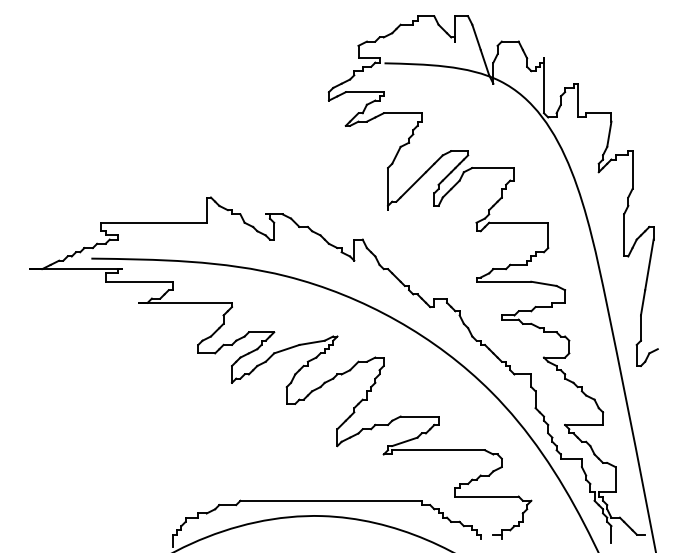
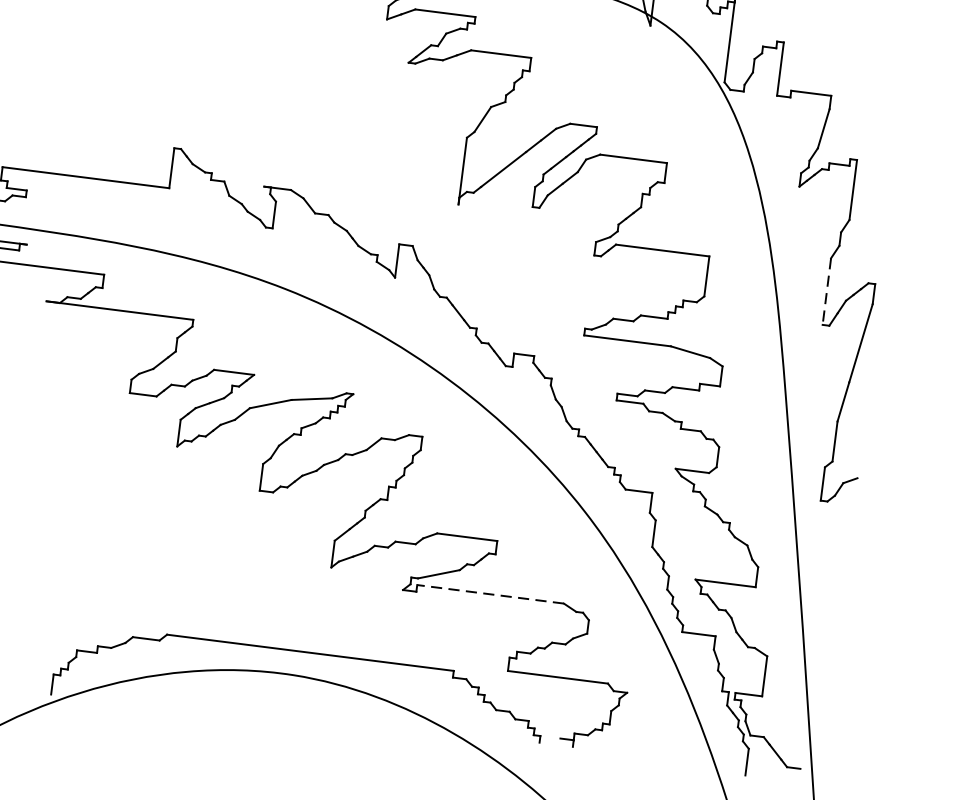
line: (624, 235) -> (827, 291), solid -> dashed
line: (438, 450) -> (490, 594), solid -> dashed

